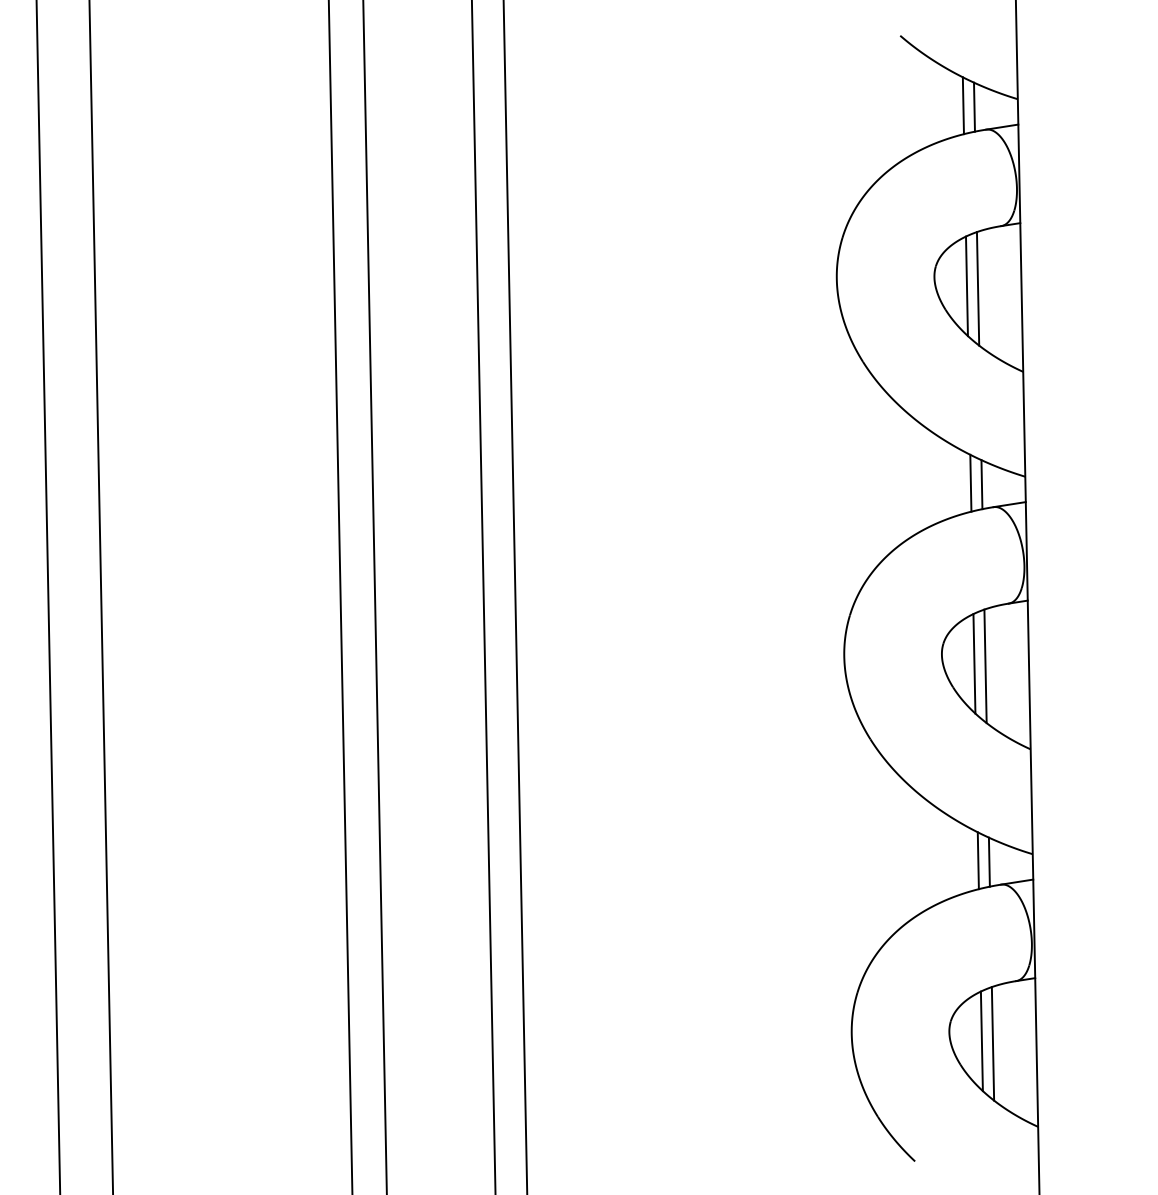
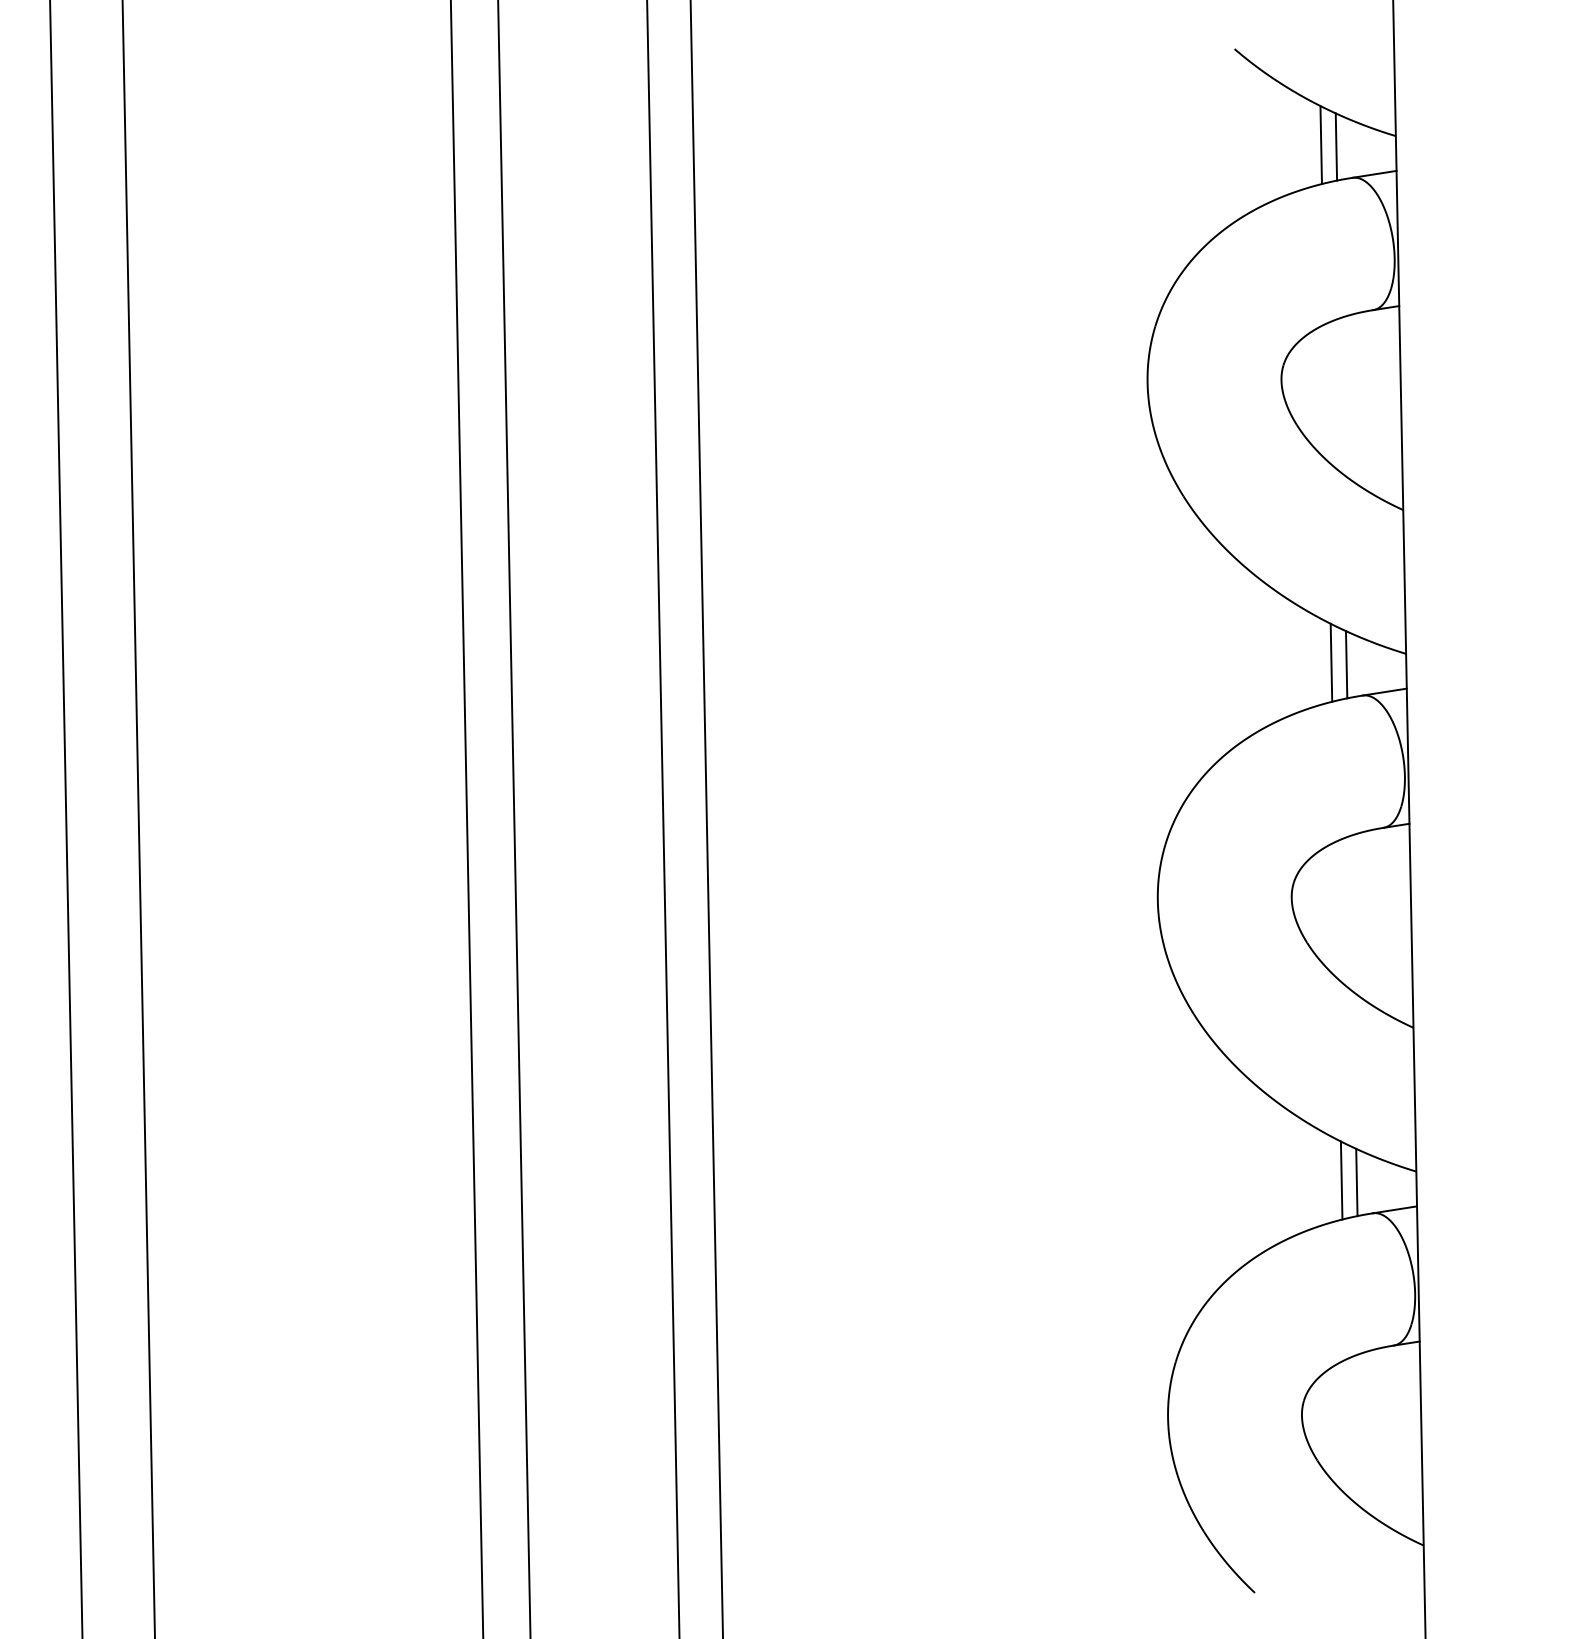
line: (966, 286) -> (1325, 392), removed
line: (977, 288) -> (1340, 395), removed
line: (974, 663) -> (1336, 910), removed
line: (985, 666) -> (1351, 914), removed
line: (981, 1041) -> (1346, 1428), removed
line: (992, 1043) -> (1361, 1431), removed

